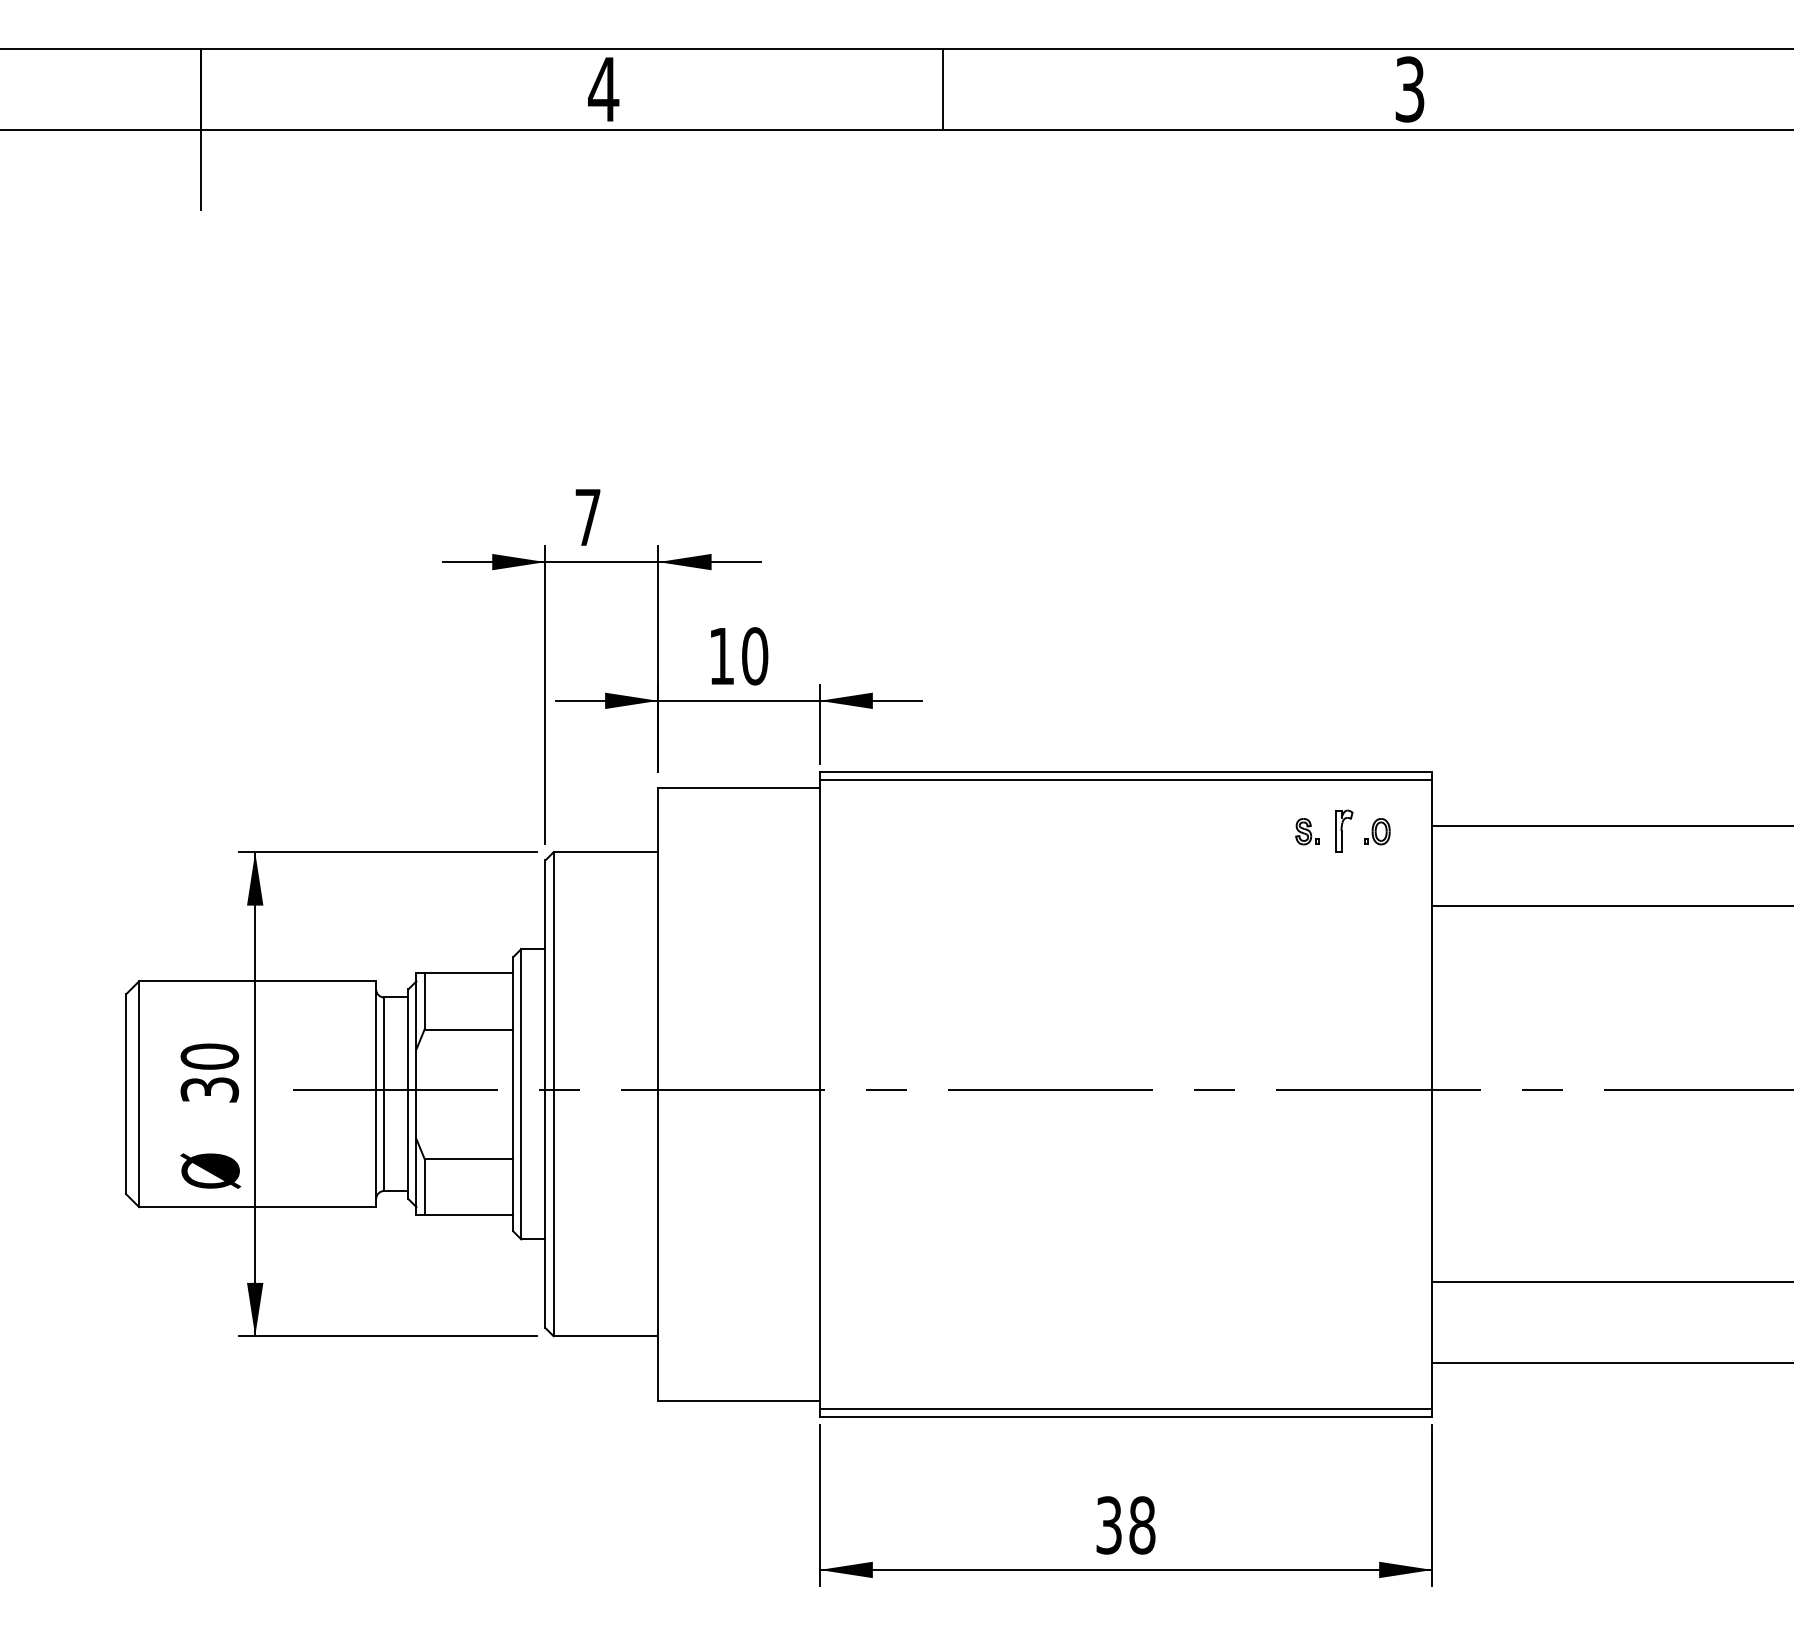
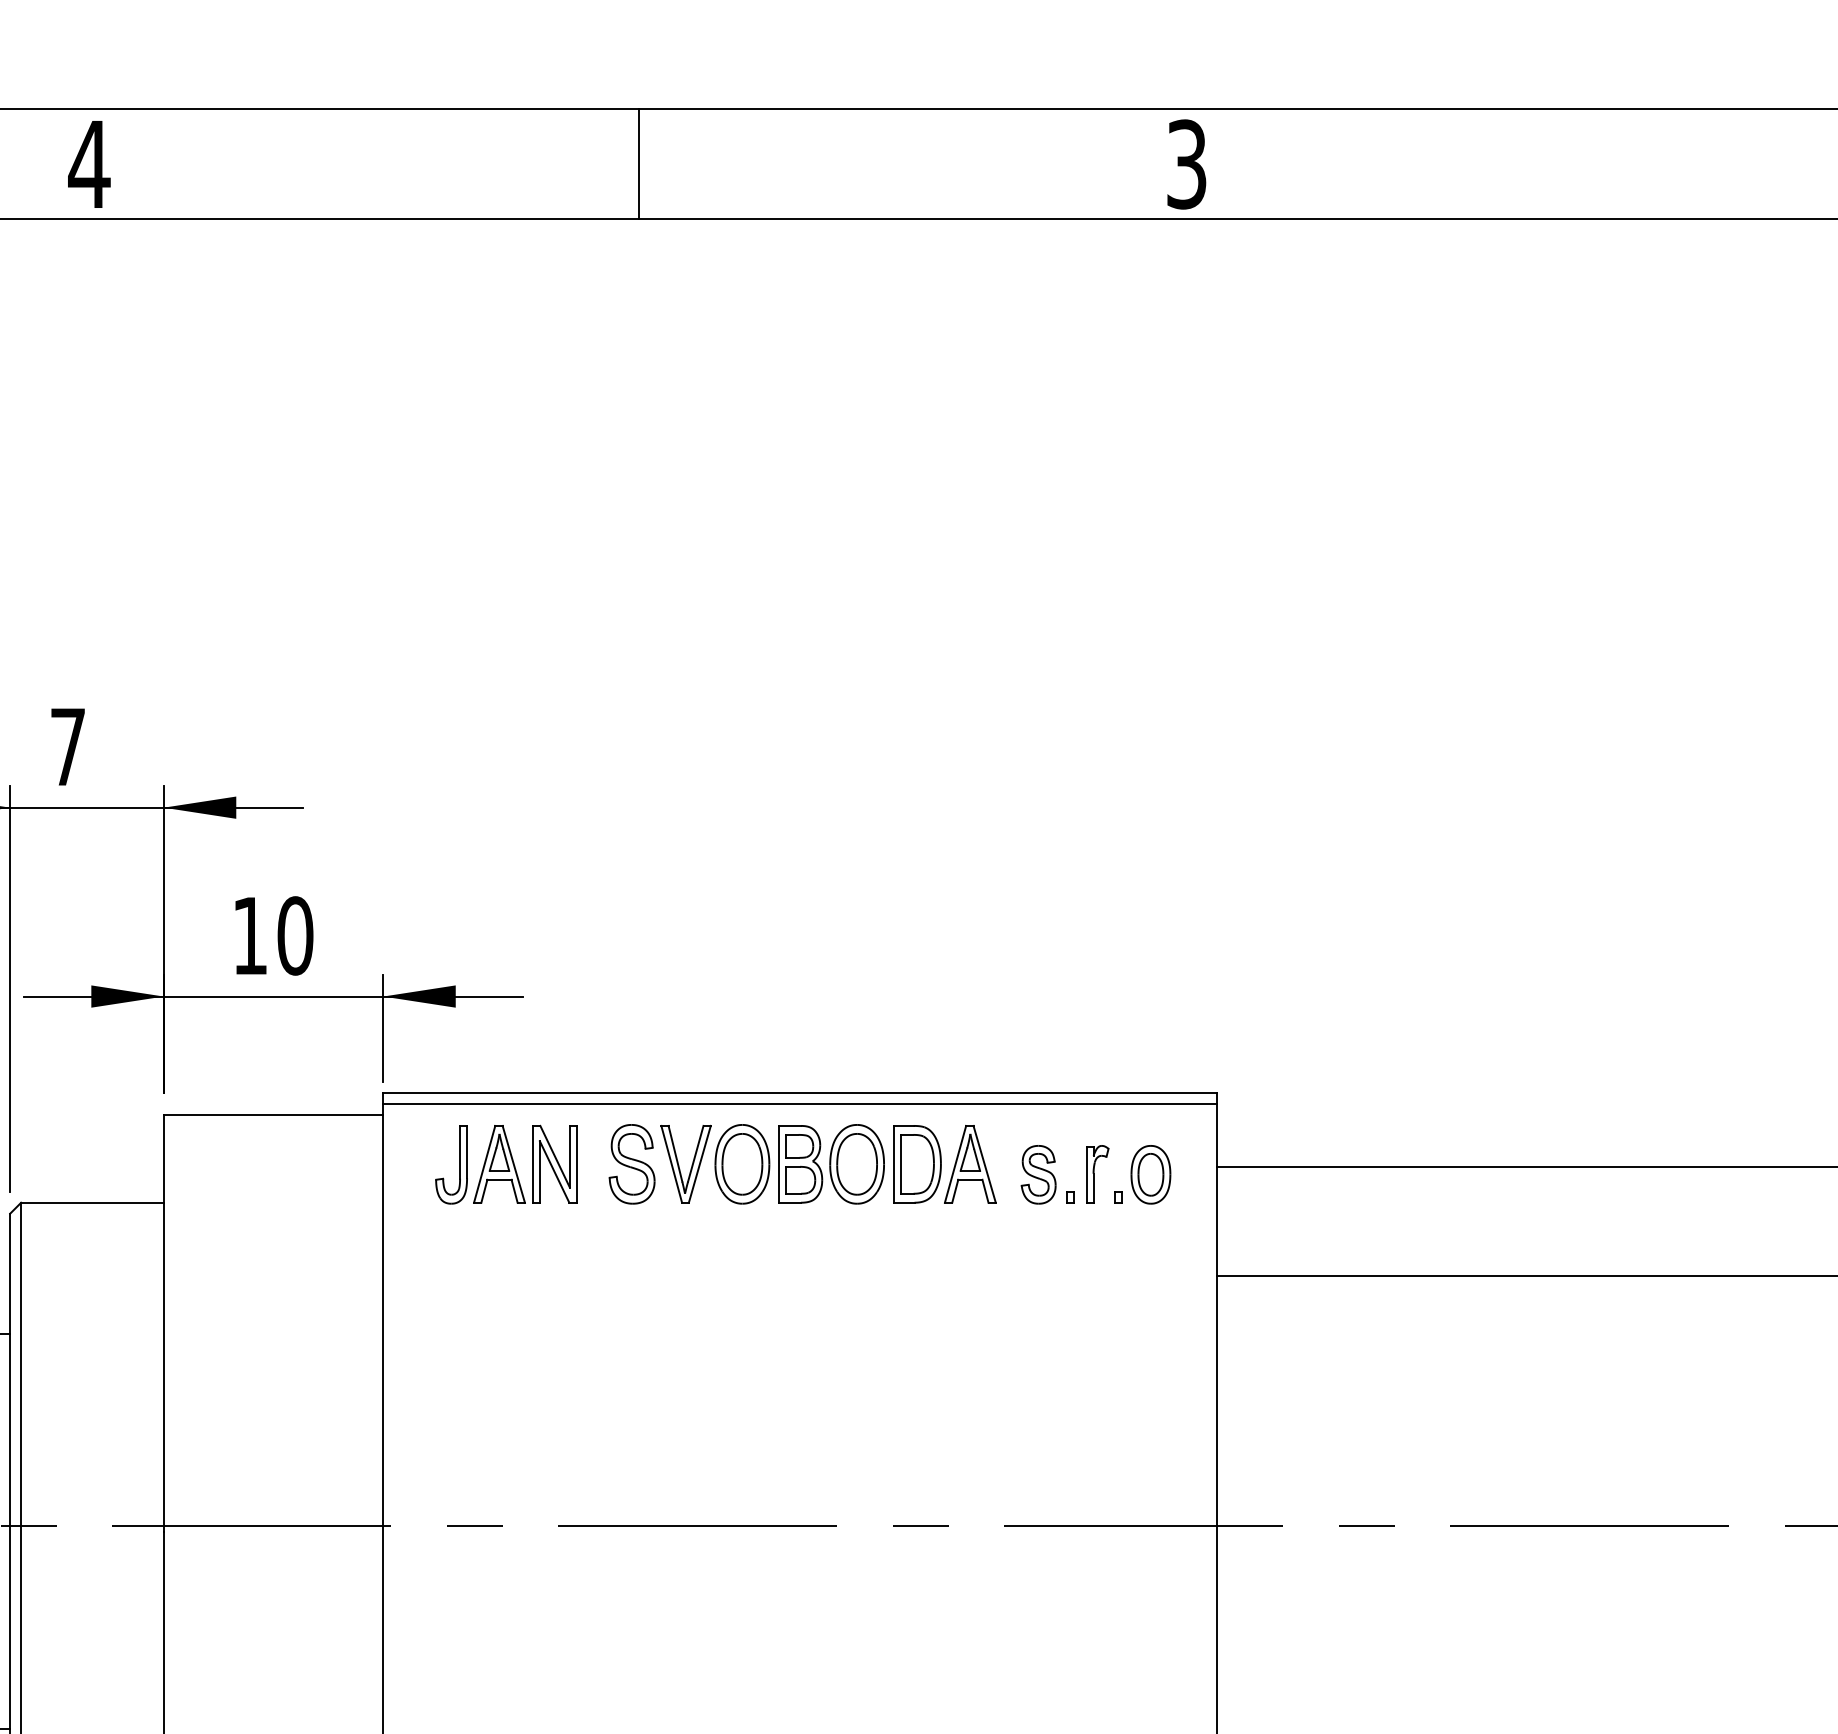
line: (942, 88) -> (638, 163), moved
part: (909, 823) -> (505, 1163), added
part: (1127, 823) -> (802, 1163), added
part: (1307, 831) -> (1047, 1174), size x1.67
part: (1377, 831) -> (1142, 1174), size x1.67

